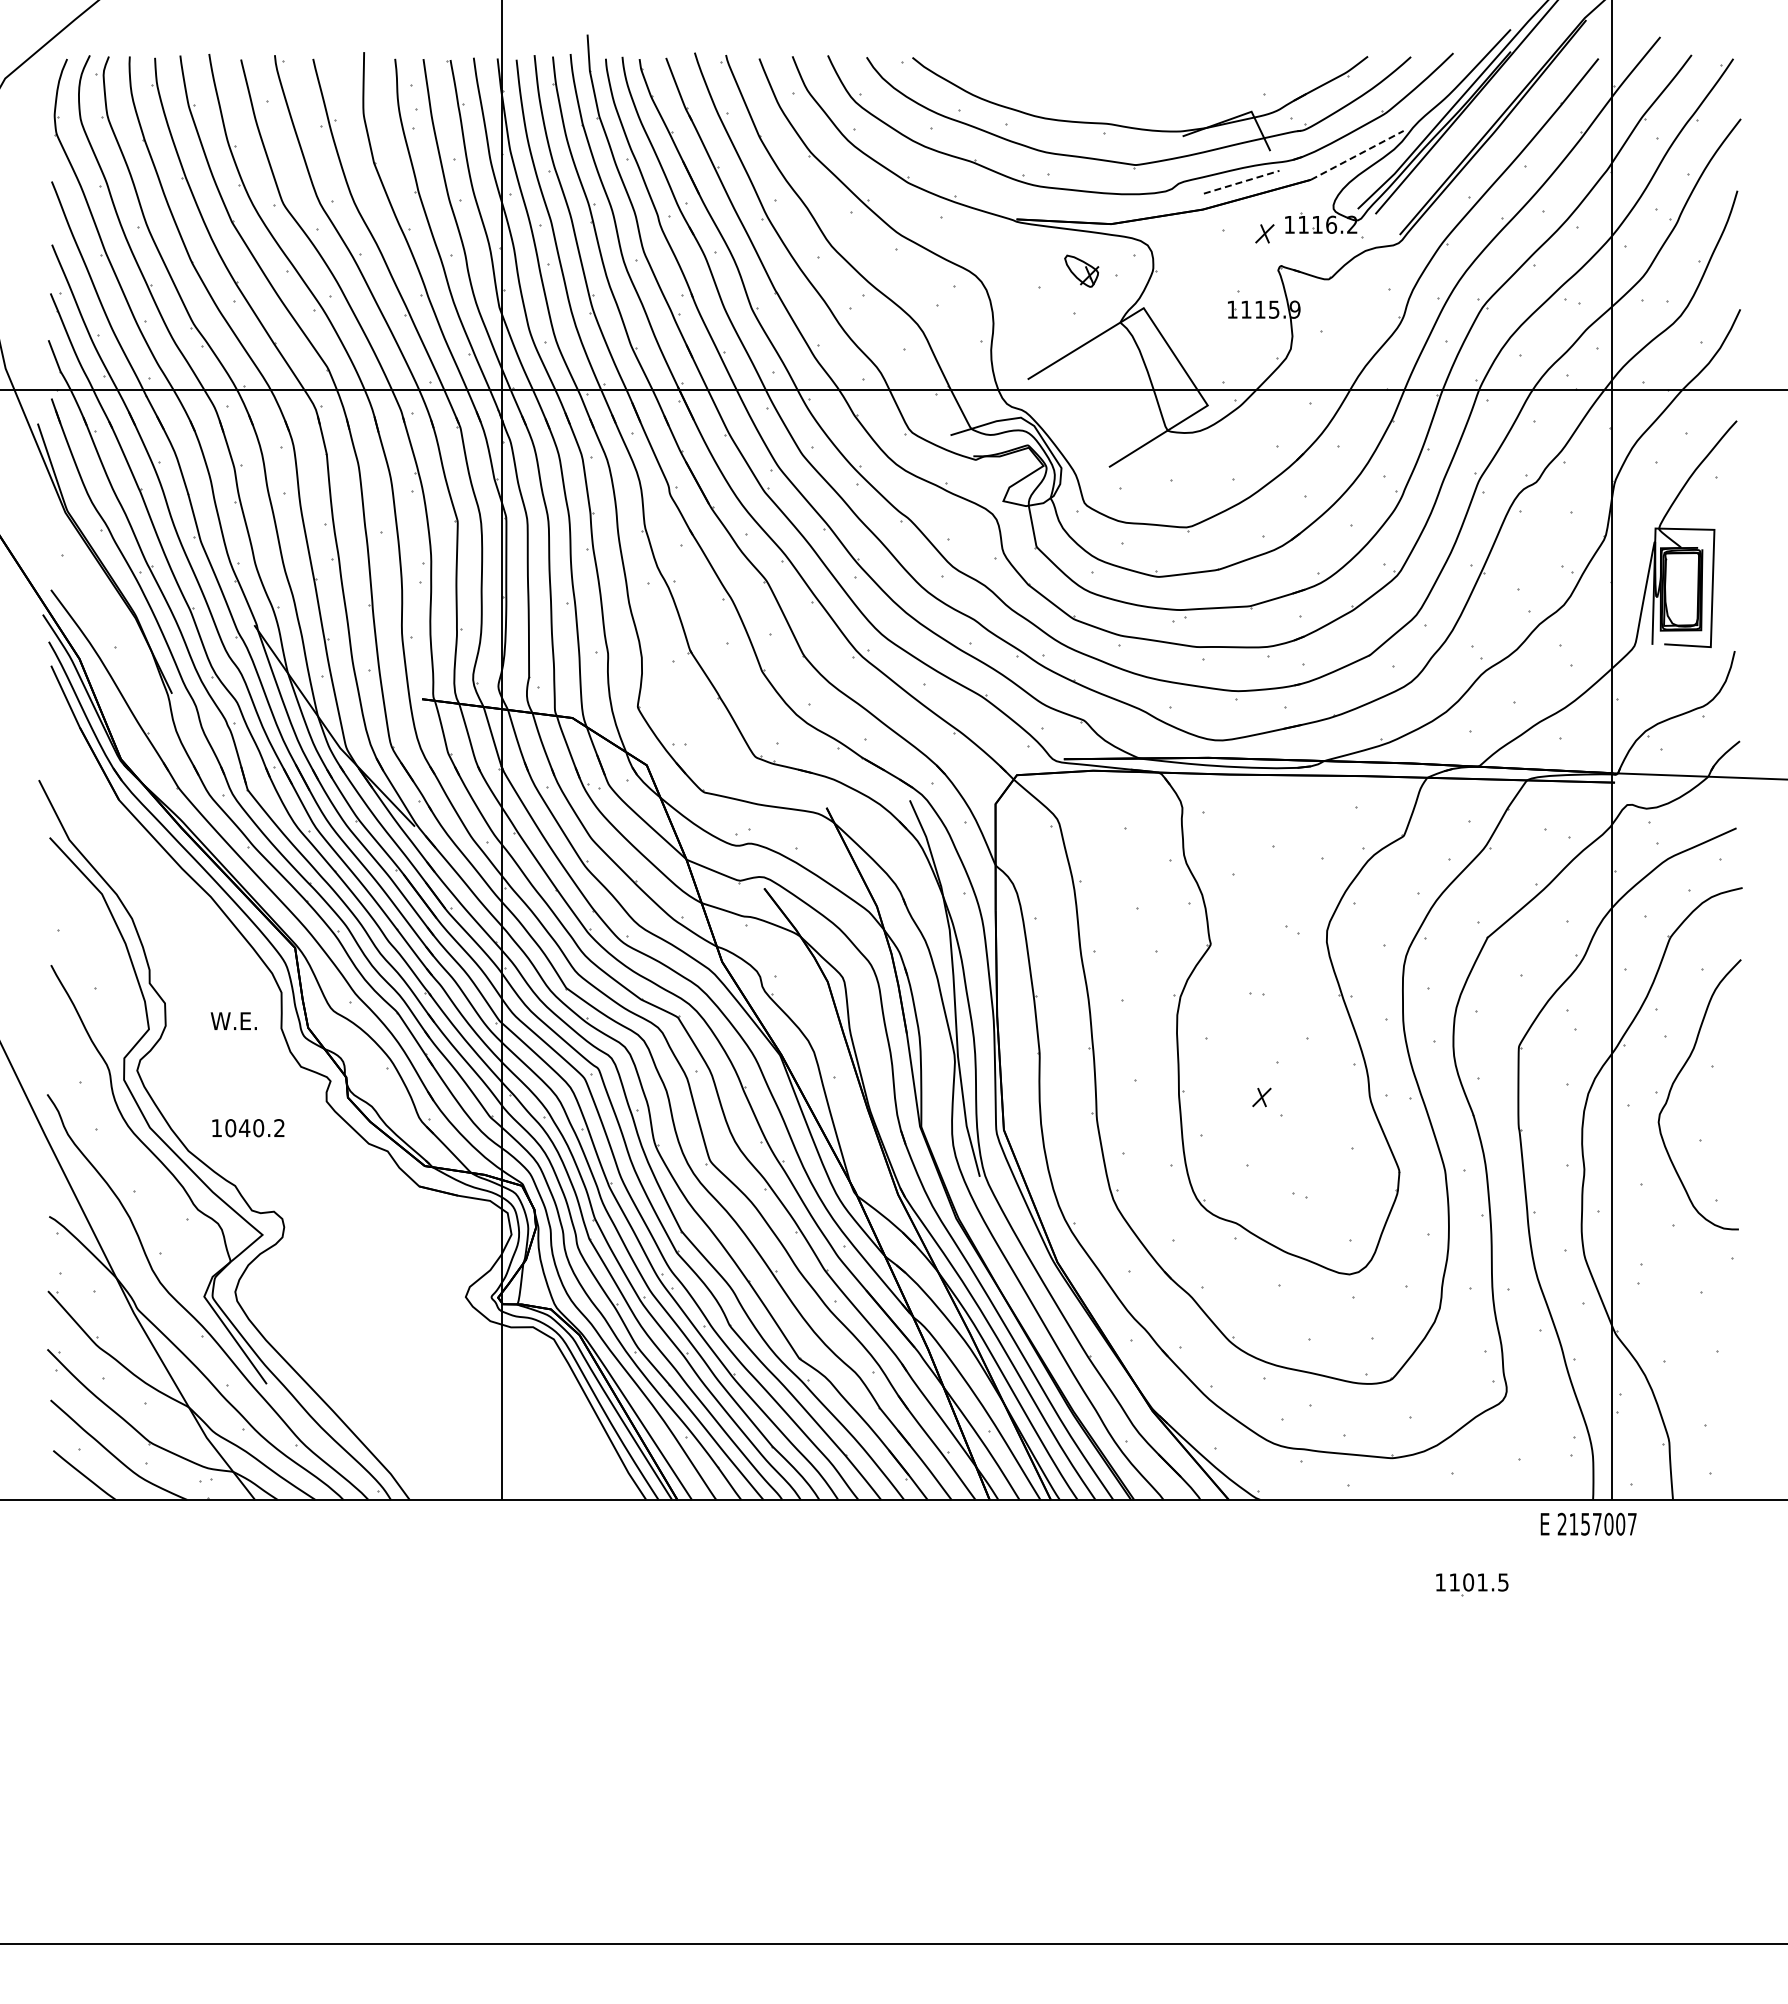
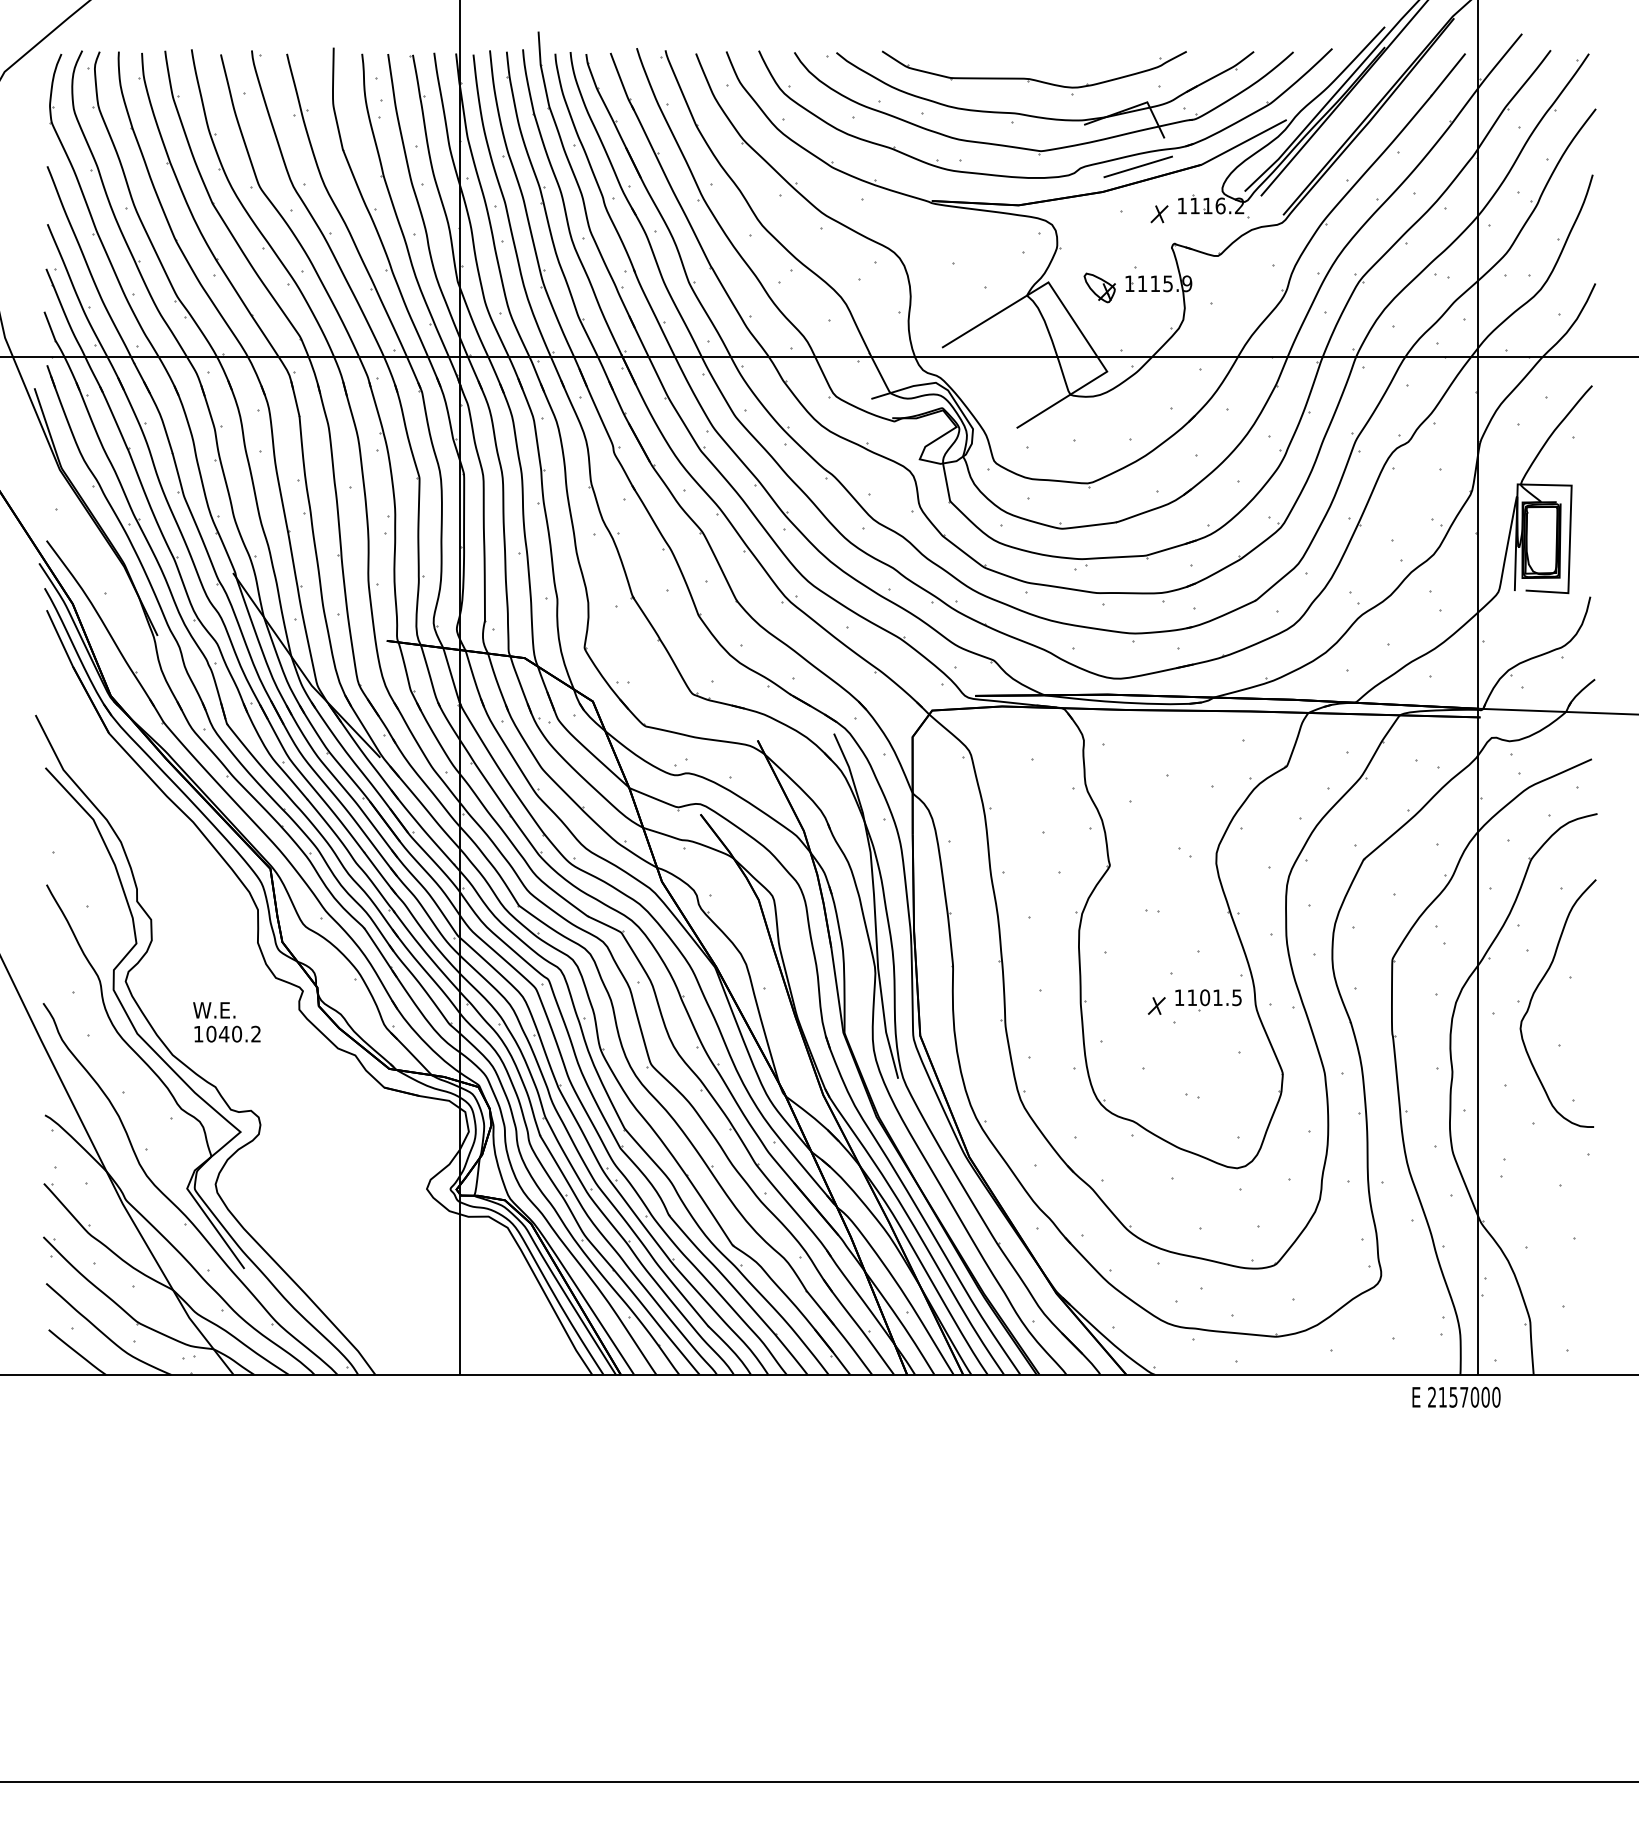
part: (1128, 86) -> (1034, 79), added
line: (1357, 155) -> (1244, 142), dashed -> solid
line: (1242, 182) -> (1139, 167), dashed -> solid
part: (1081, 270) -> (1099, 287), moved
text: (233, 1020) -> (213, 1009), moved
text: (1631, 1523) -> (1495, 1396), 2157007 -> 2157000
part: (1472, 1584) -> (1208, 999), moved

